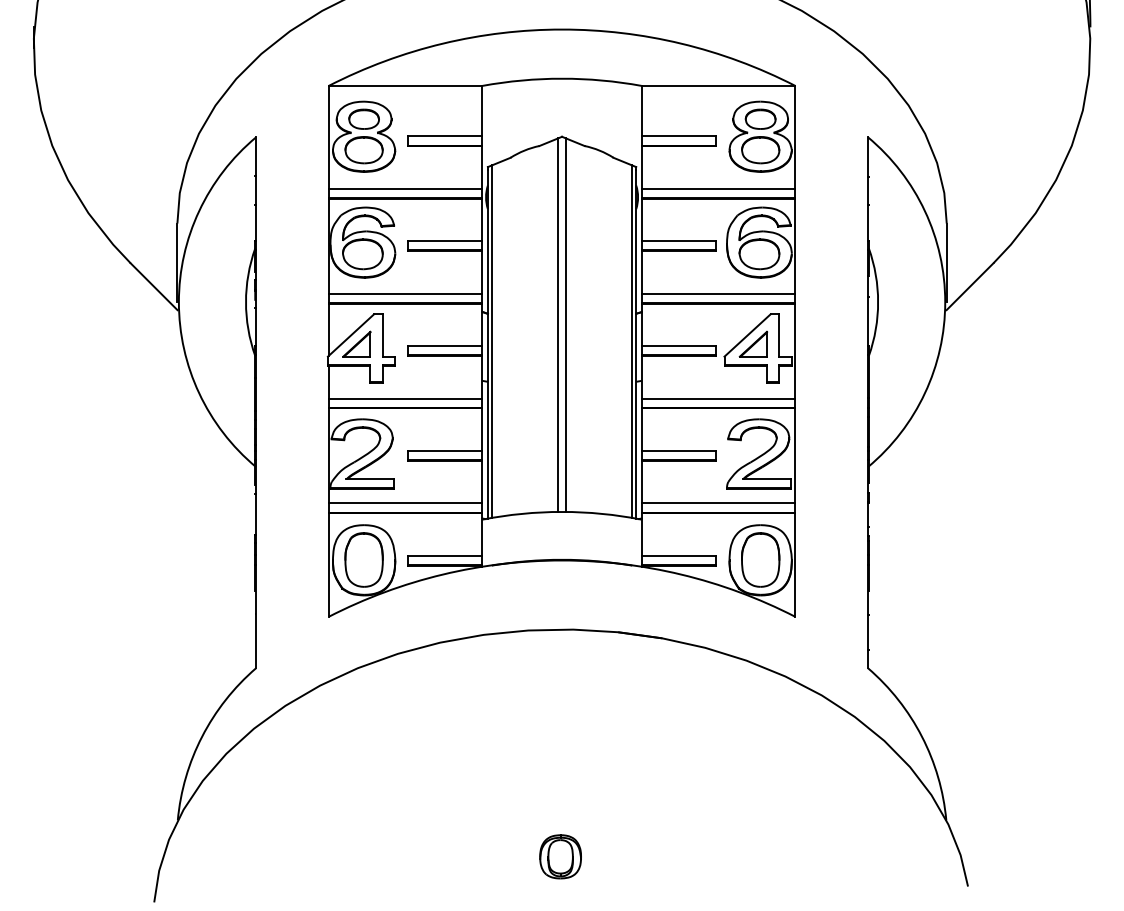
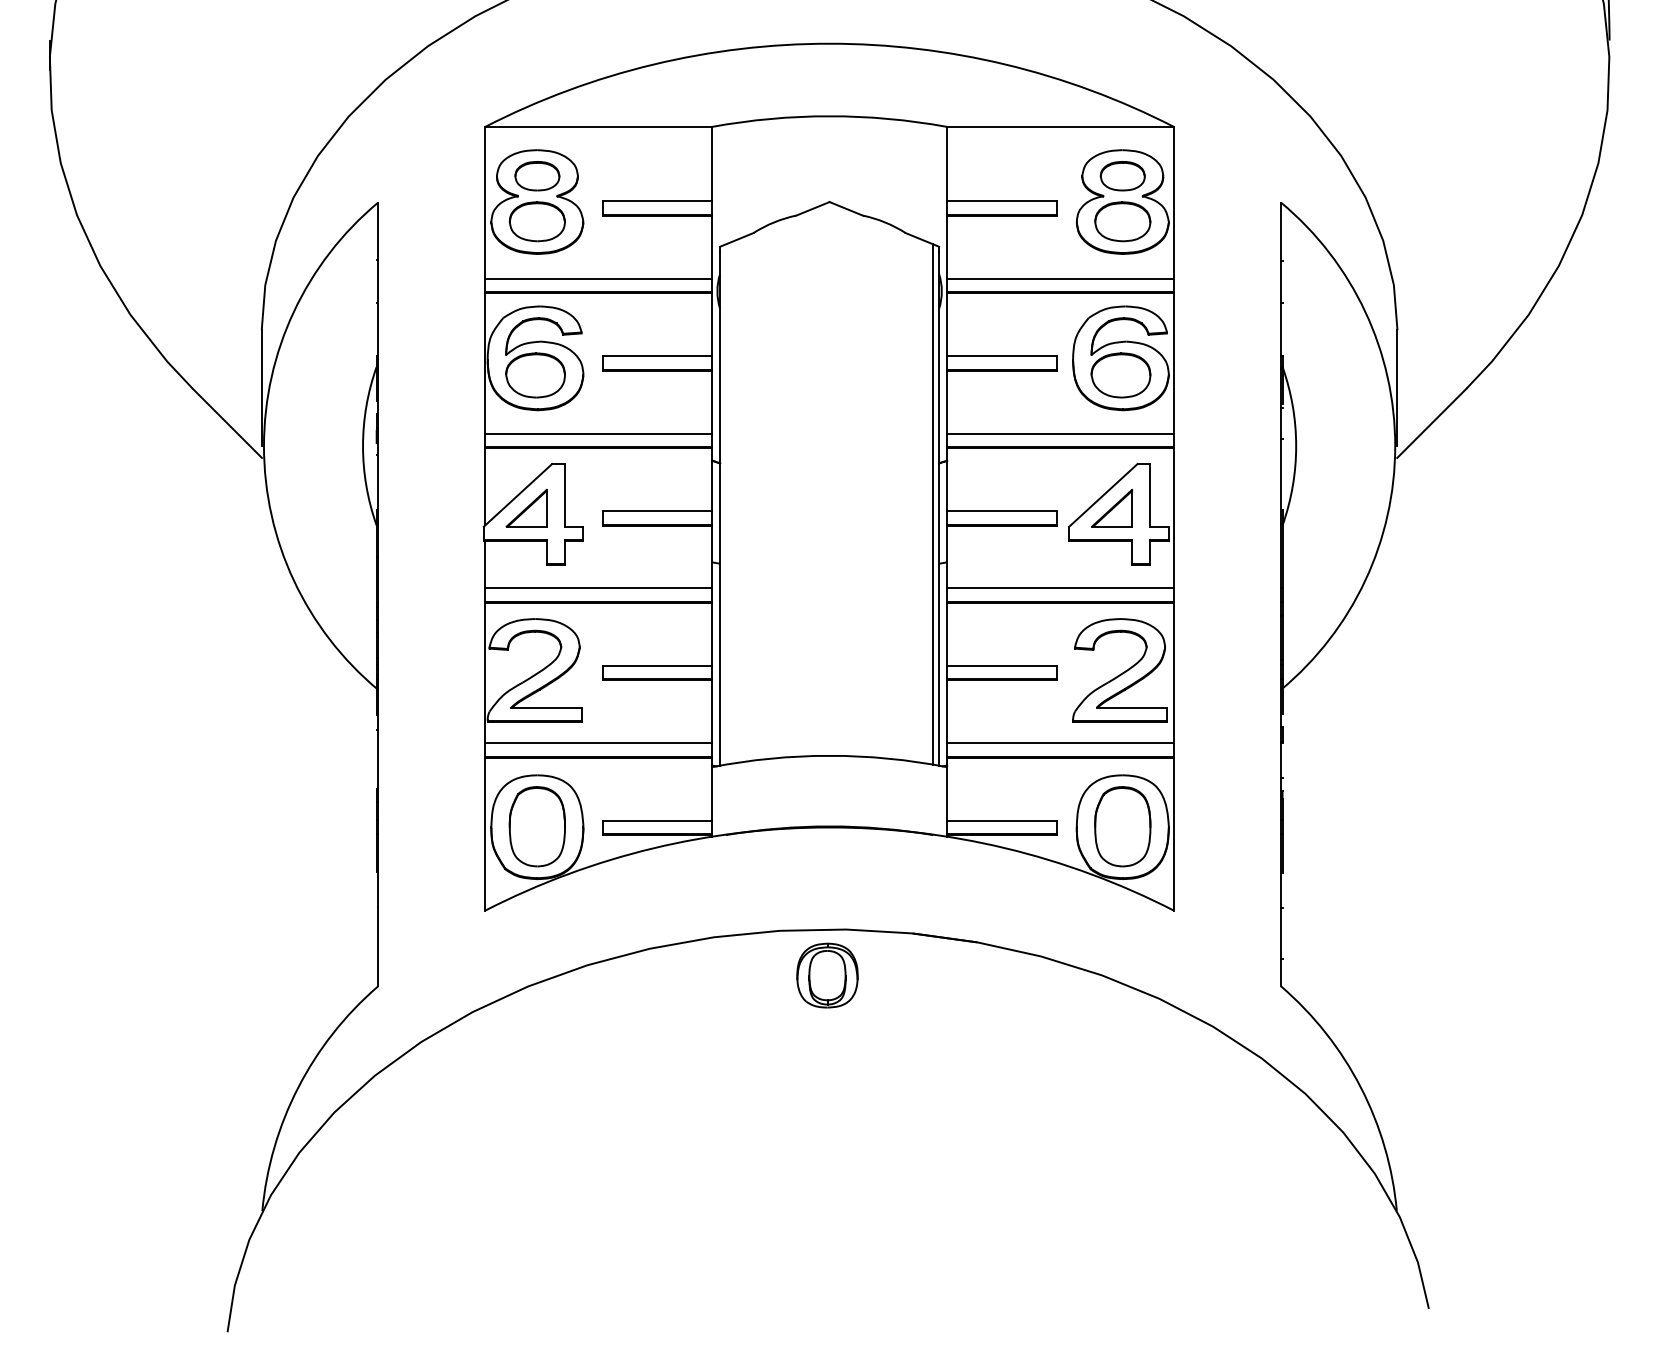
line: (558, 324) -> (824, 479), removed
line: (566, 324) -> (836, 479), removed
line: (491, 341) -> (725, 504), removed
part: (560, 856) -> (827, 975), moved

